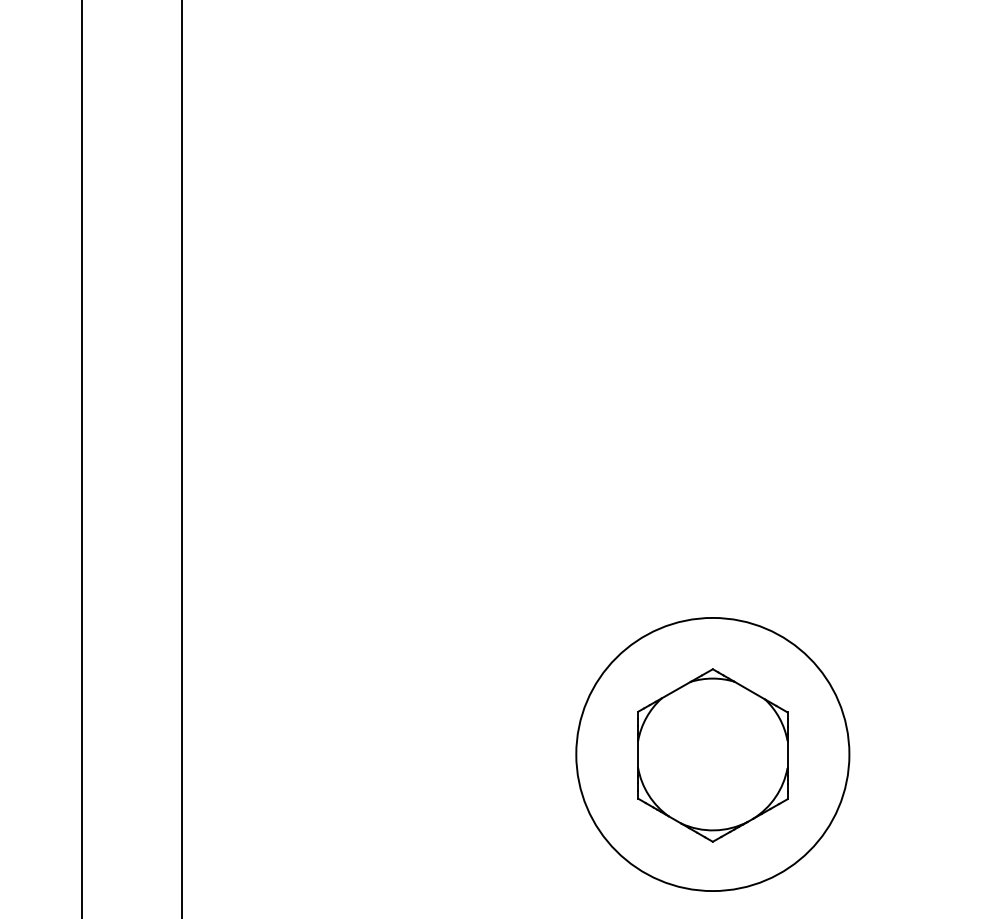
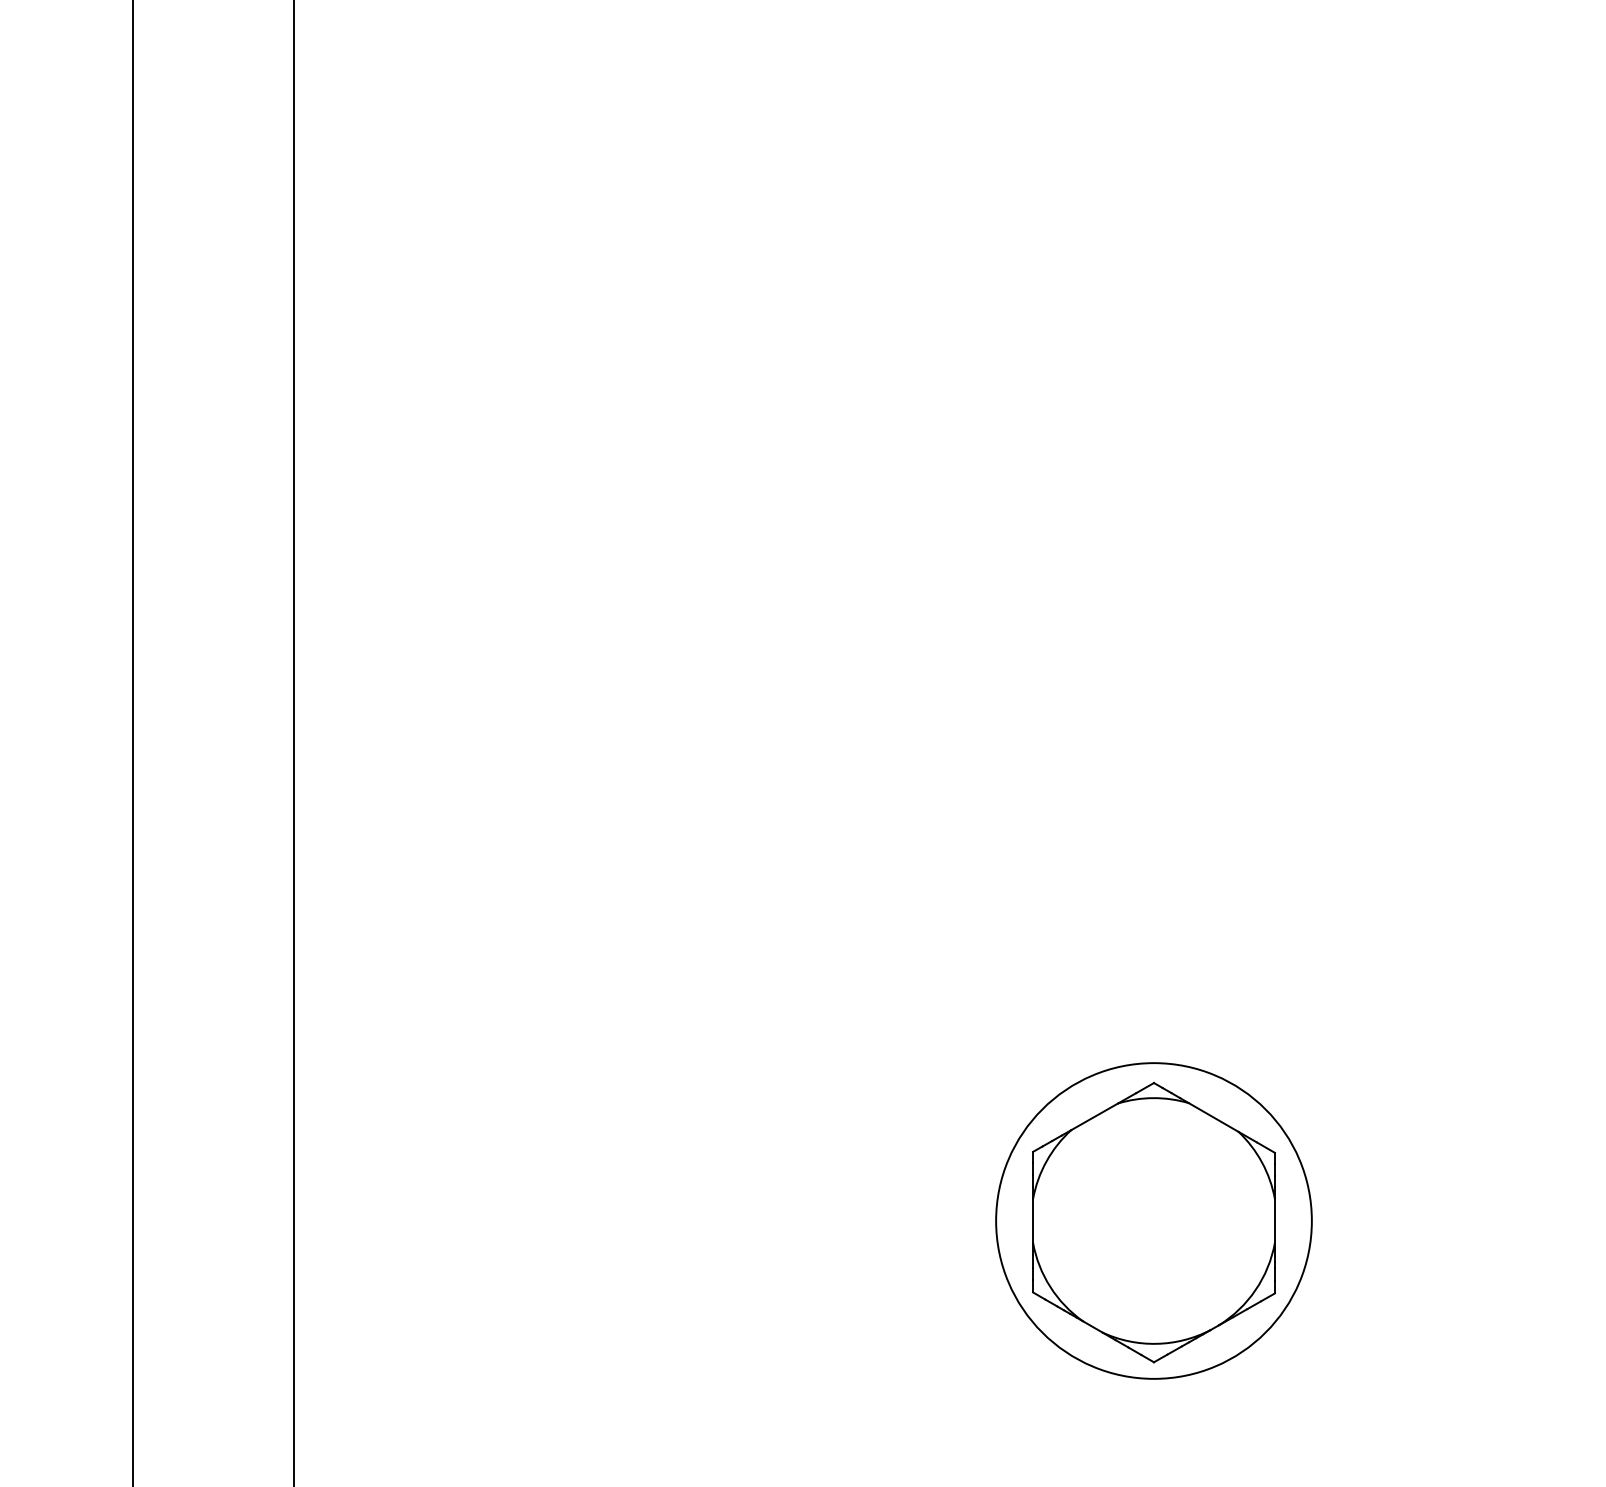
circle: (712, 754) -> (1153, 1220), size x0.71

